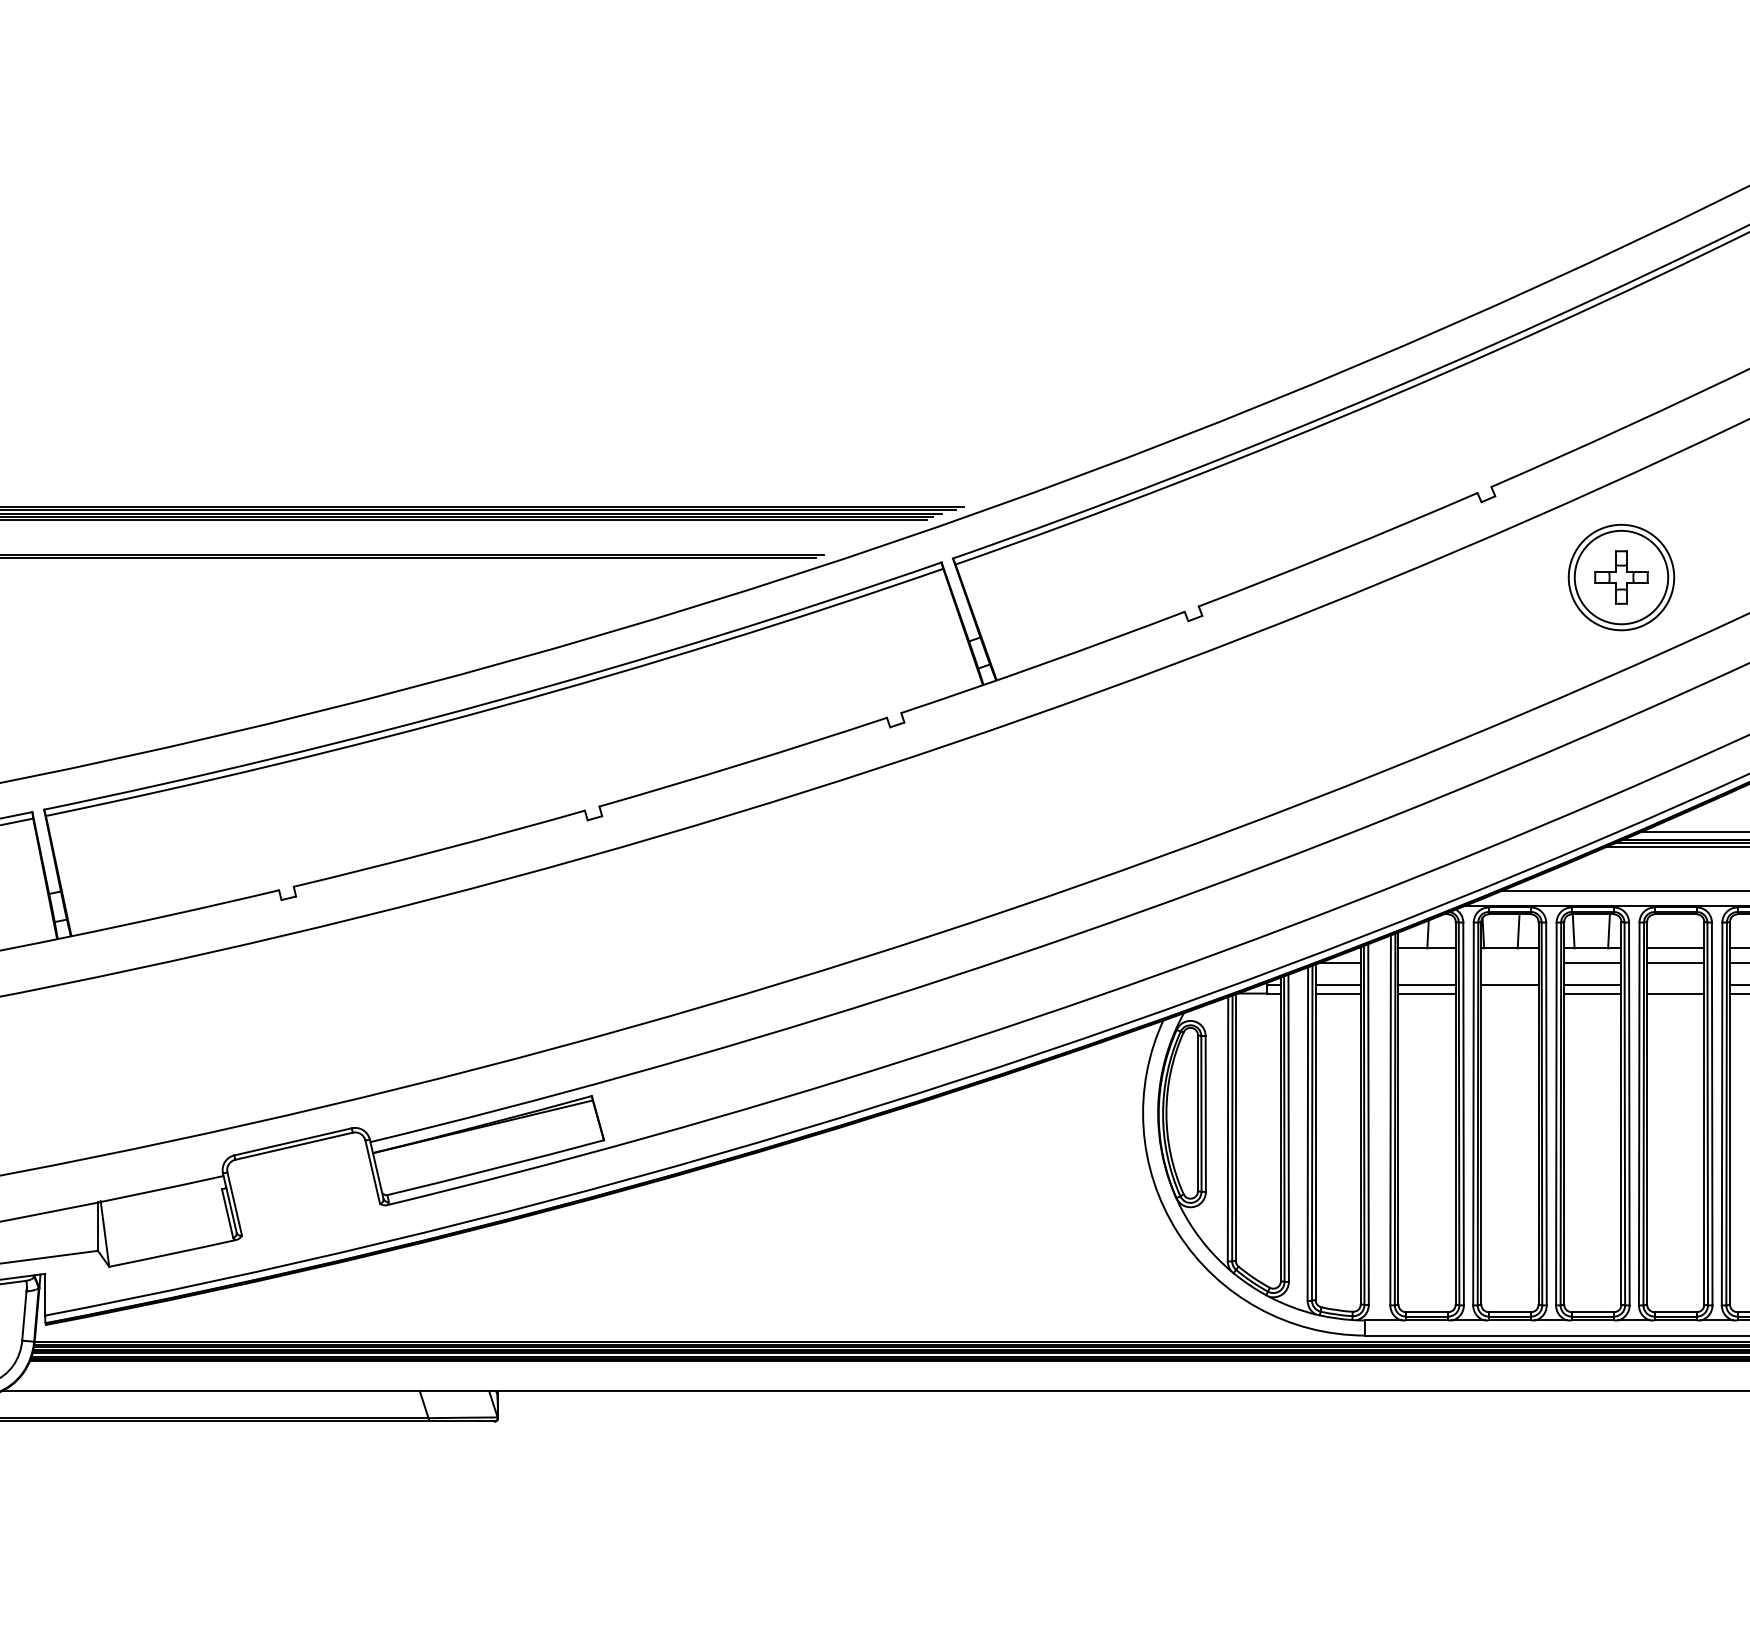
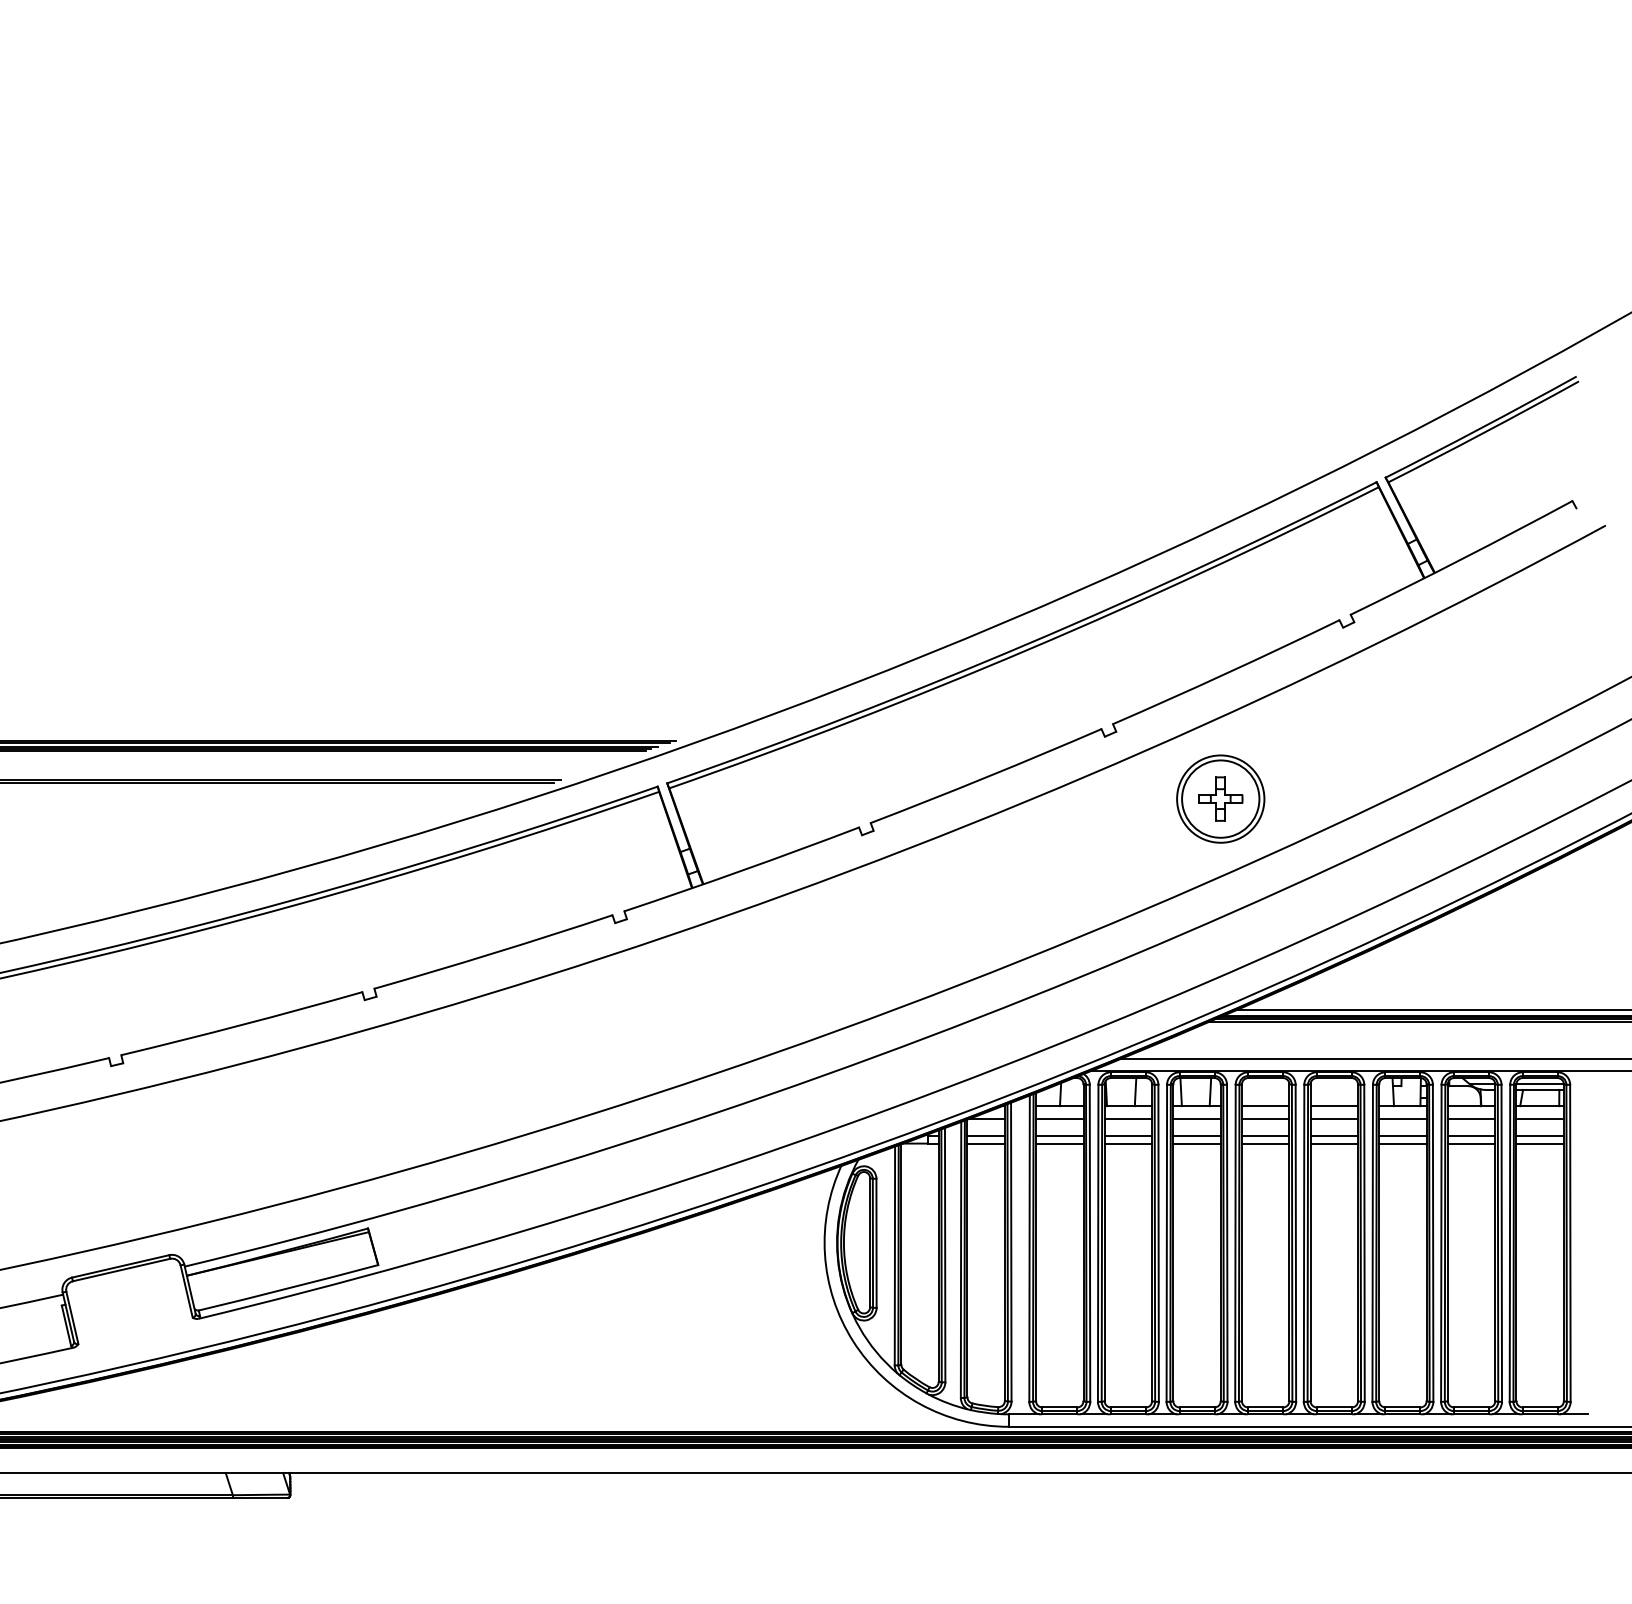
line: (1426, 963) -> (1059, 1118), added
line: (1510, 963) -> (1128, 1118), added
line: (1675, 984) -> (1265, 1136), added
line: (1510, 993) -> (1128, 1143), added

